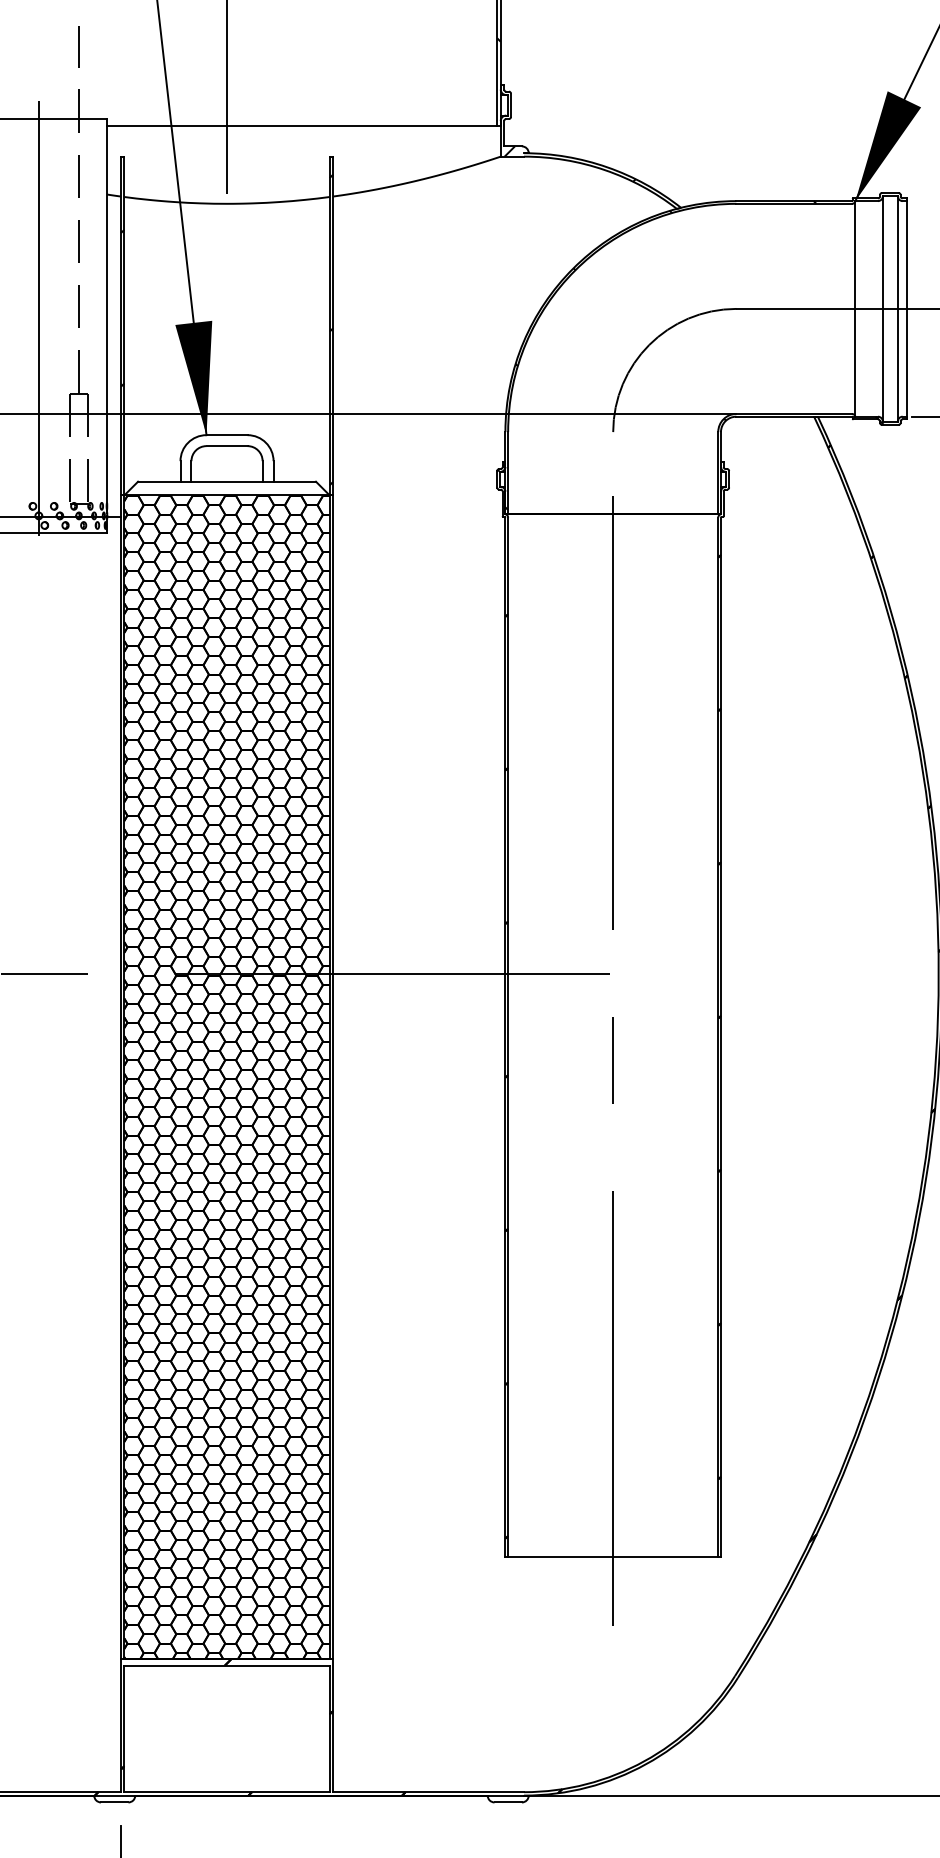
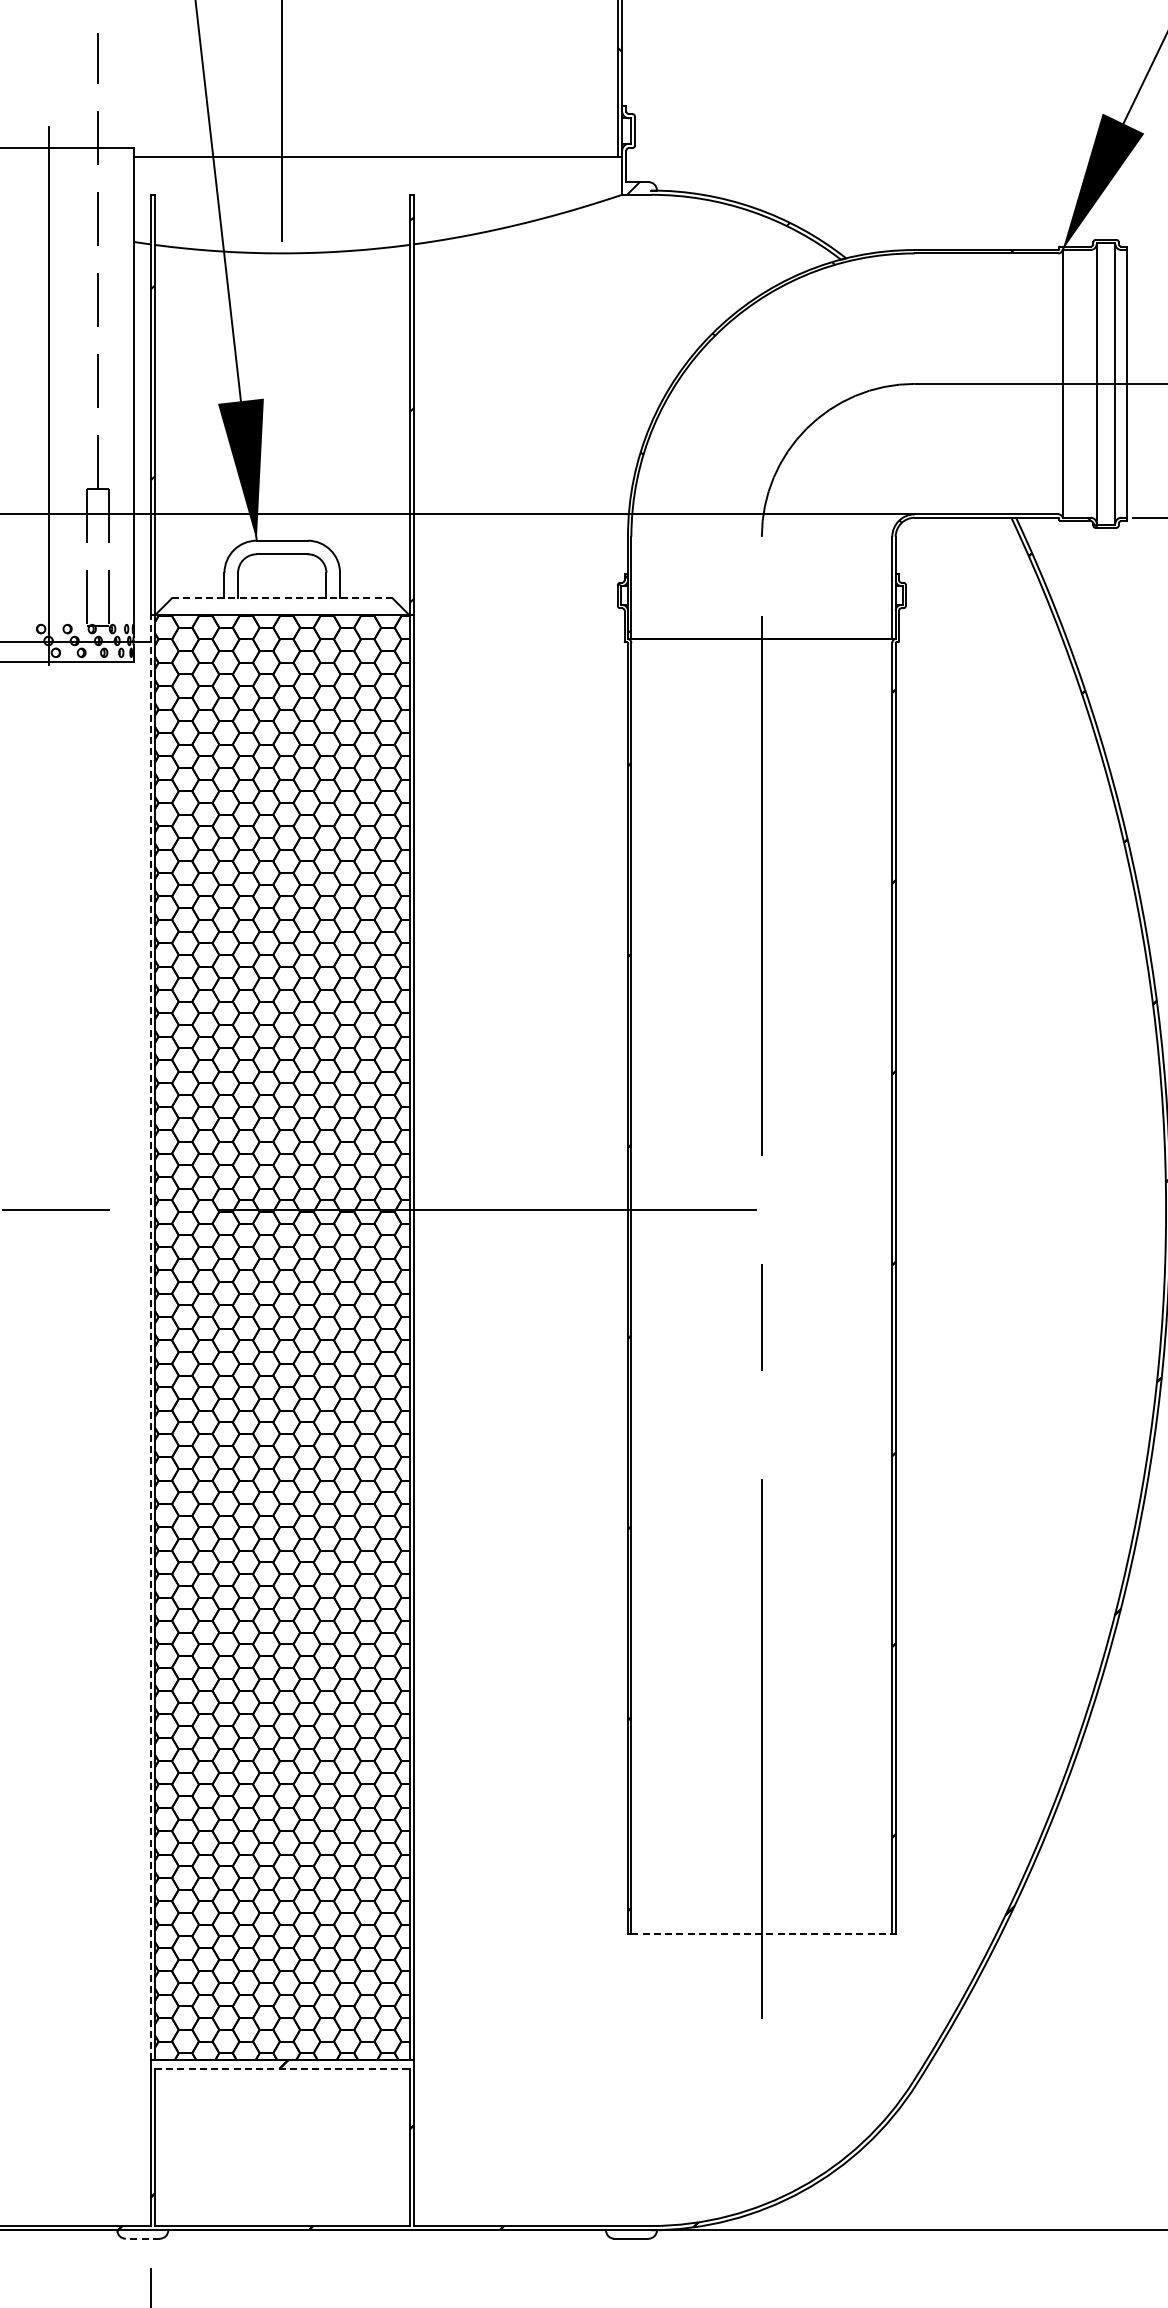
line: (226, 481) -> (281, 598), solid -> dashed
line: (120, 1076) -> (150, 1337), solid -> dashed
line: (613, 1557) -> (762, 1934), solid -> dashed
line: (227, 1665) -> (282, 2068), solid -> dashed
line: (114, 1802) -> (142, 2238), solid -> dashed

